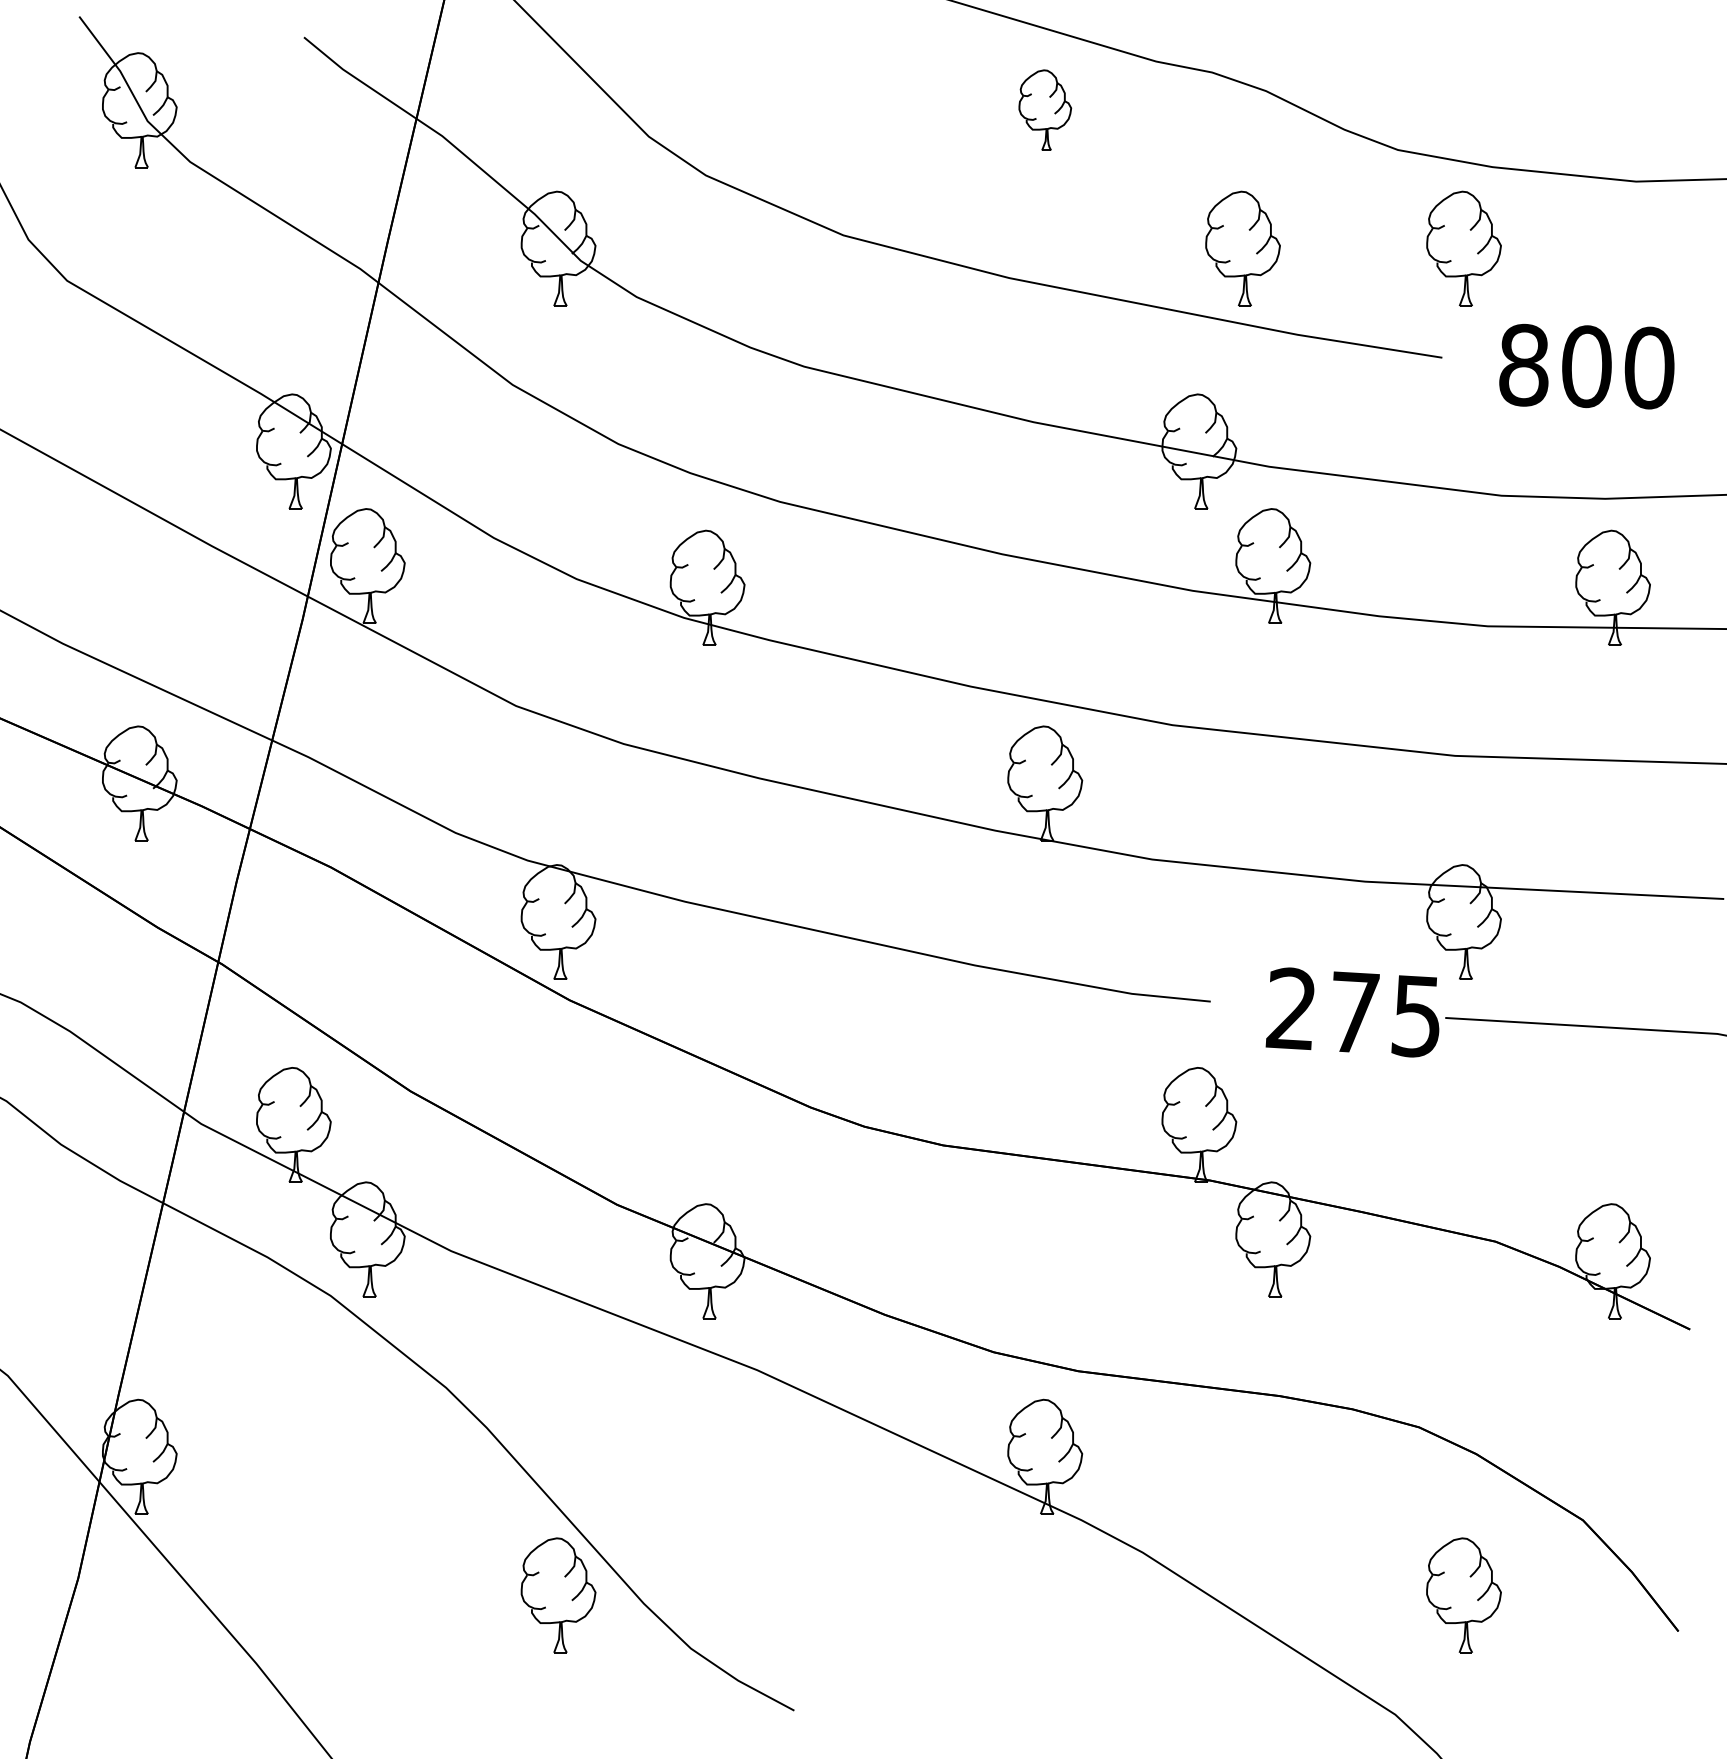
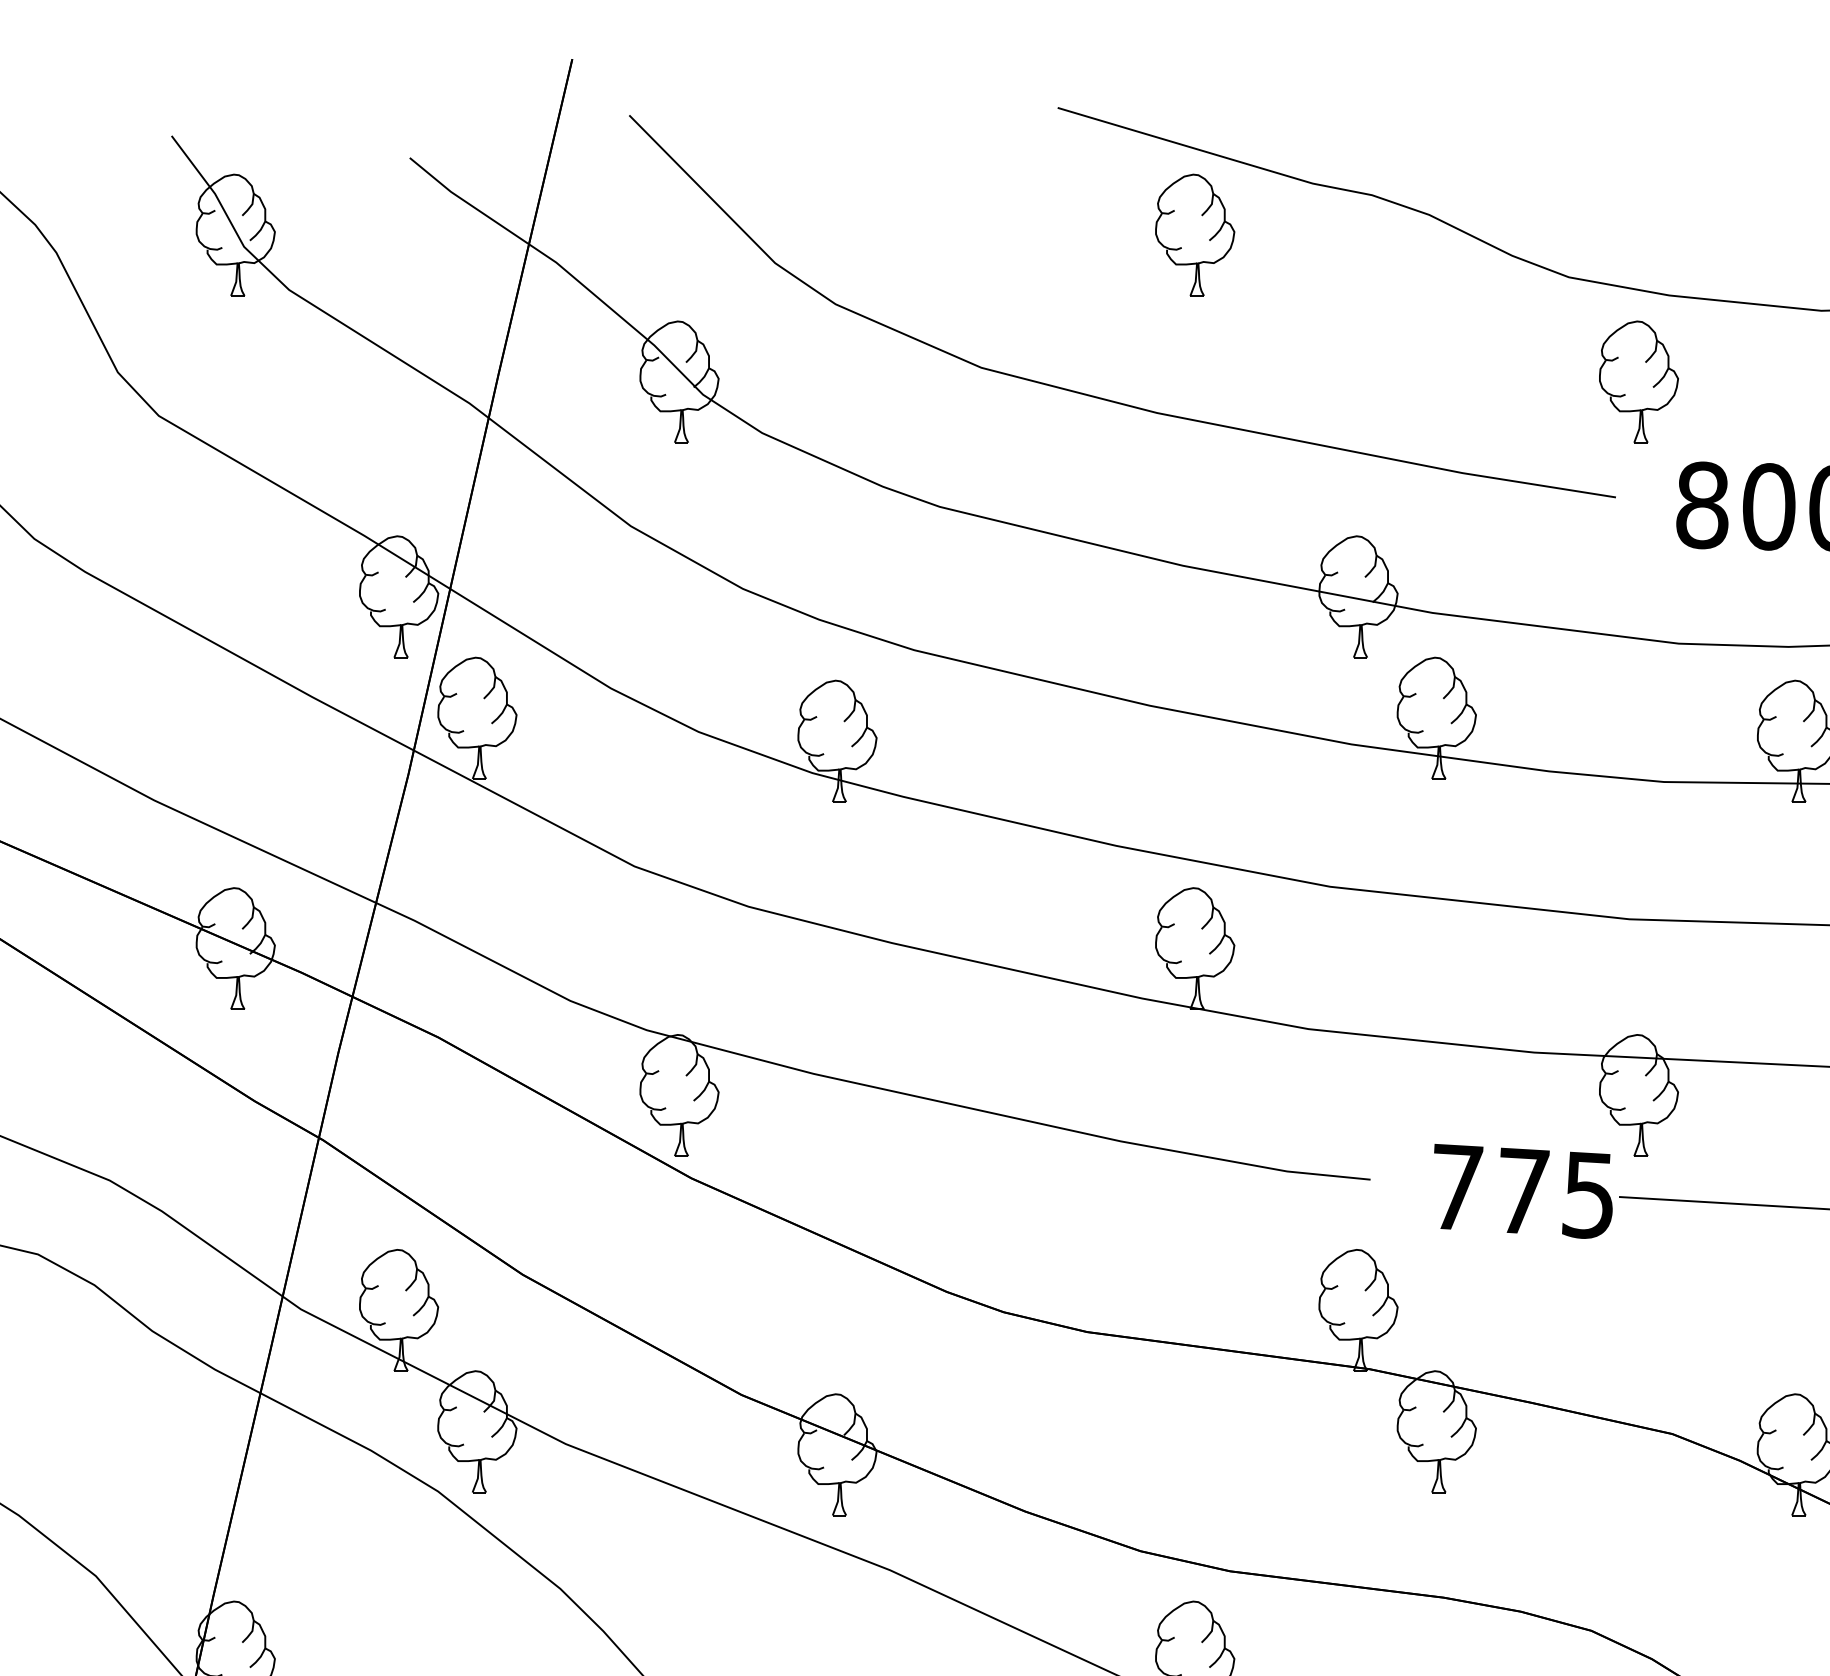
part: (1045, 110) -> (1195, 235), size x1.43
part: (1242, 248) -> (1404, 381), removed
text: (1291, 1008) -> (1456, 1186), 275 -> 775

